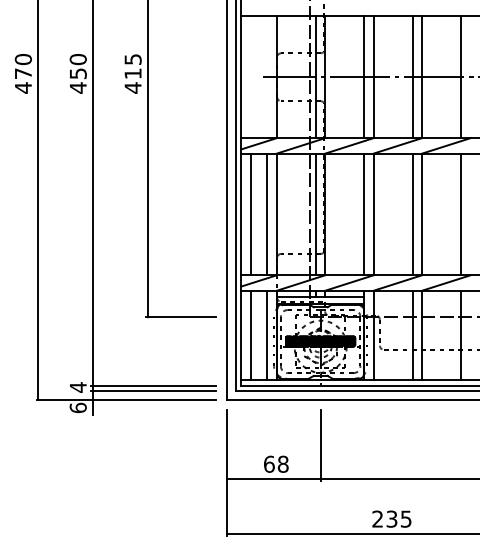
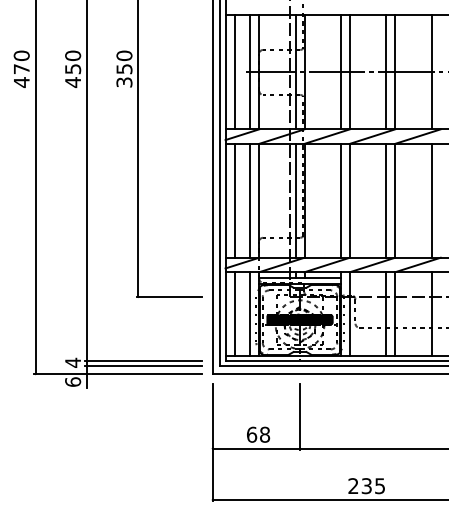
text: (133, 74) -> (124, 69), 415 -> 350
line: (250, 77) -> (234, 72), added
line: (267, 77) -> (250, 72), added

